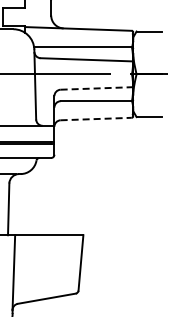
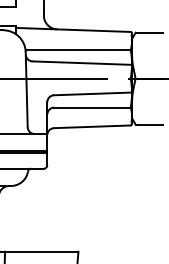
line: (97, 88) -> (93, 93), dashed -> solid
line: (96, 119) -> (92, 127), dashed -> solid

